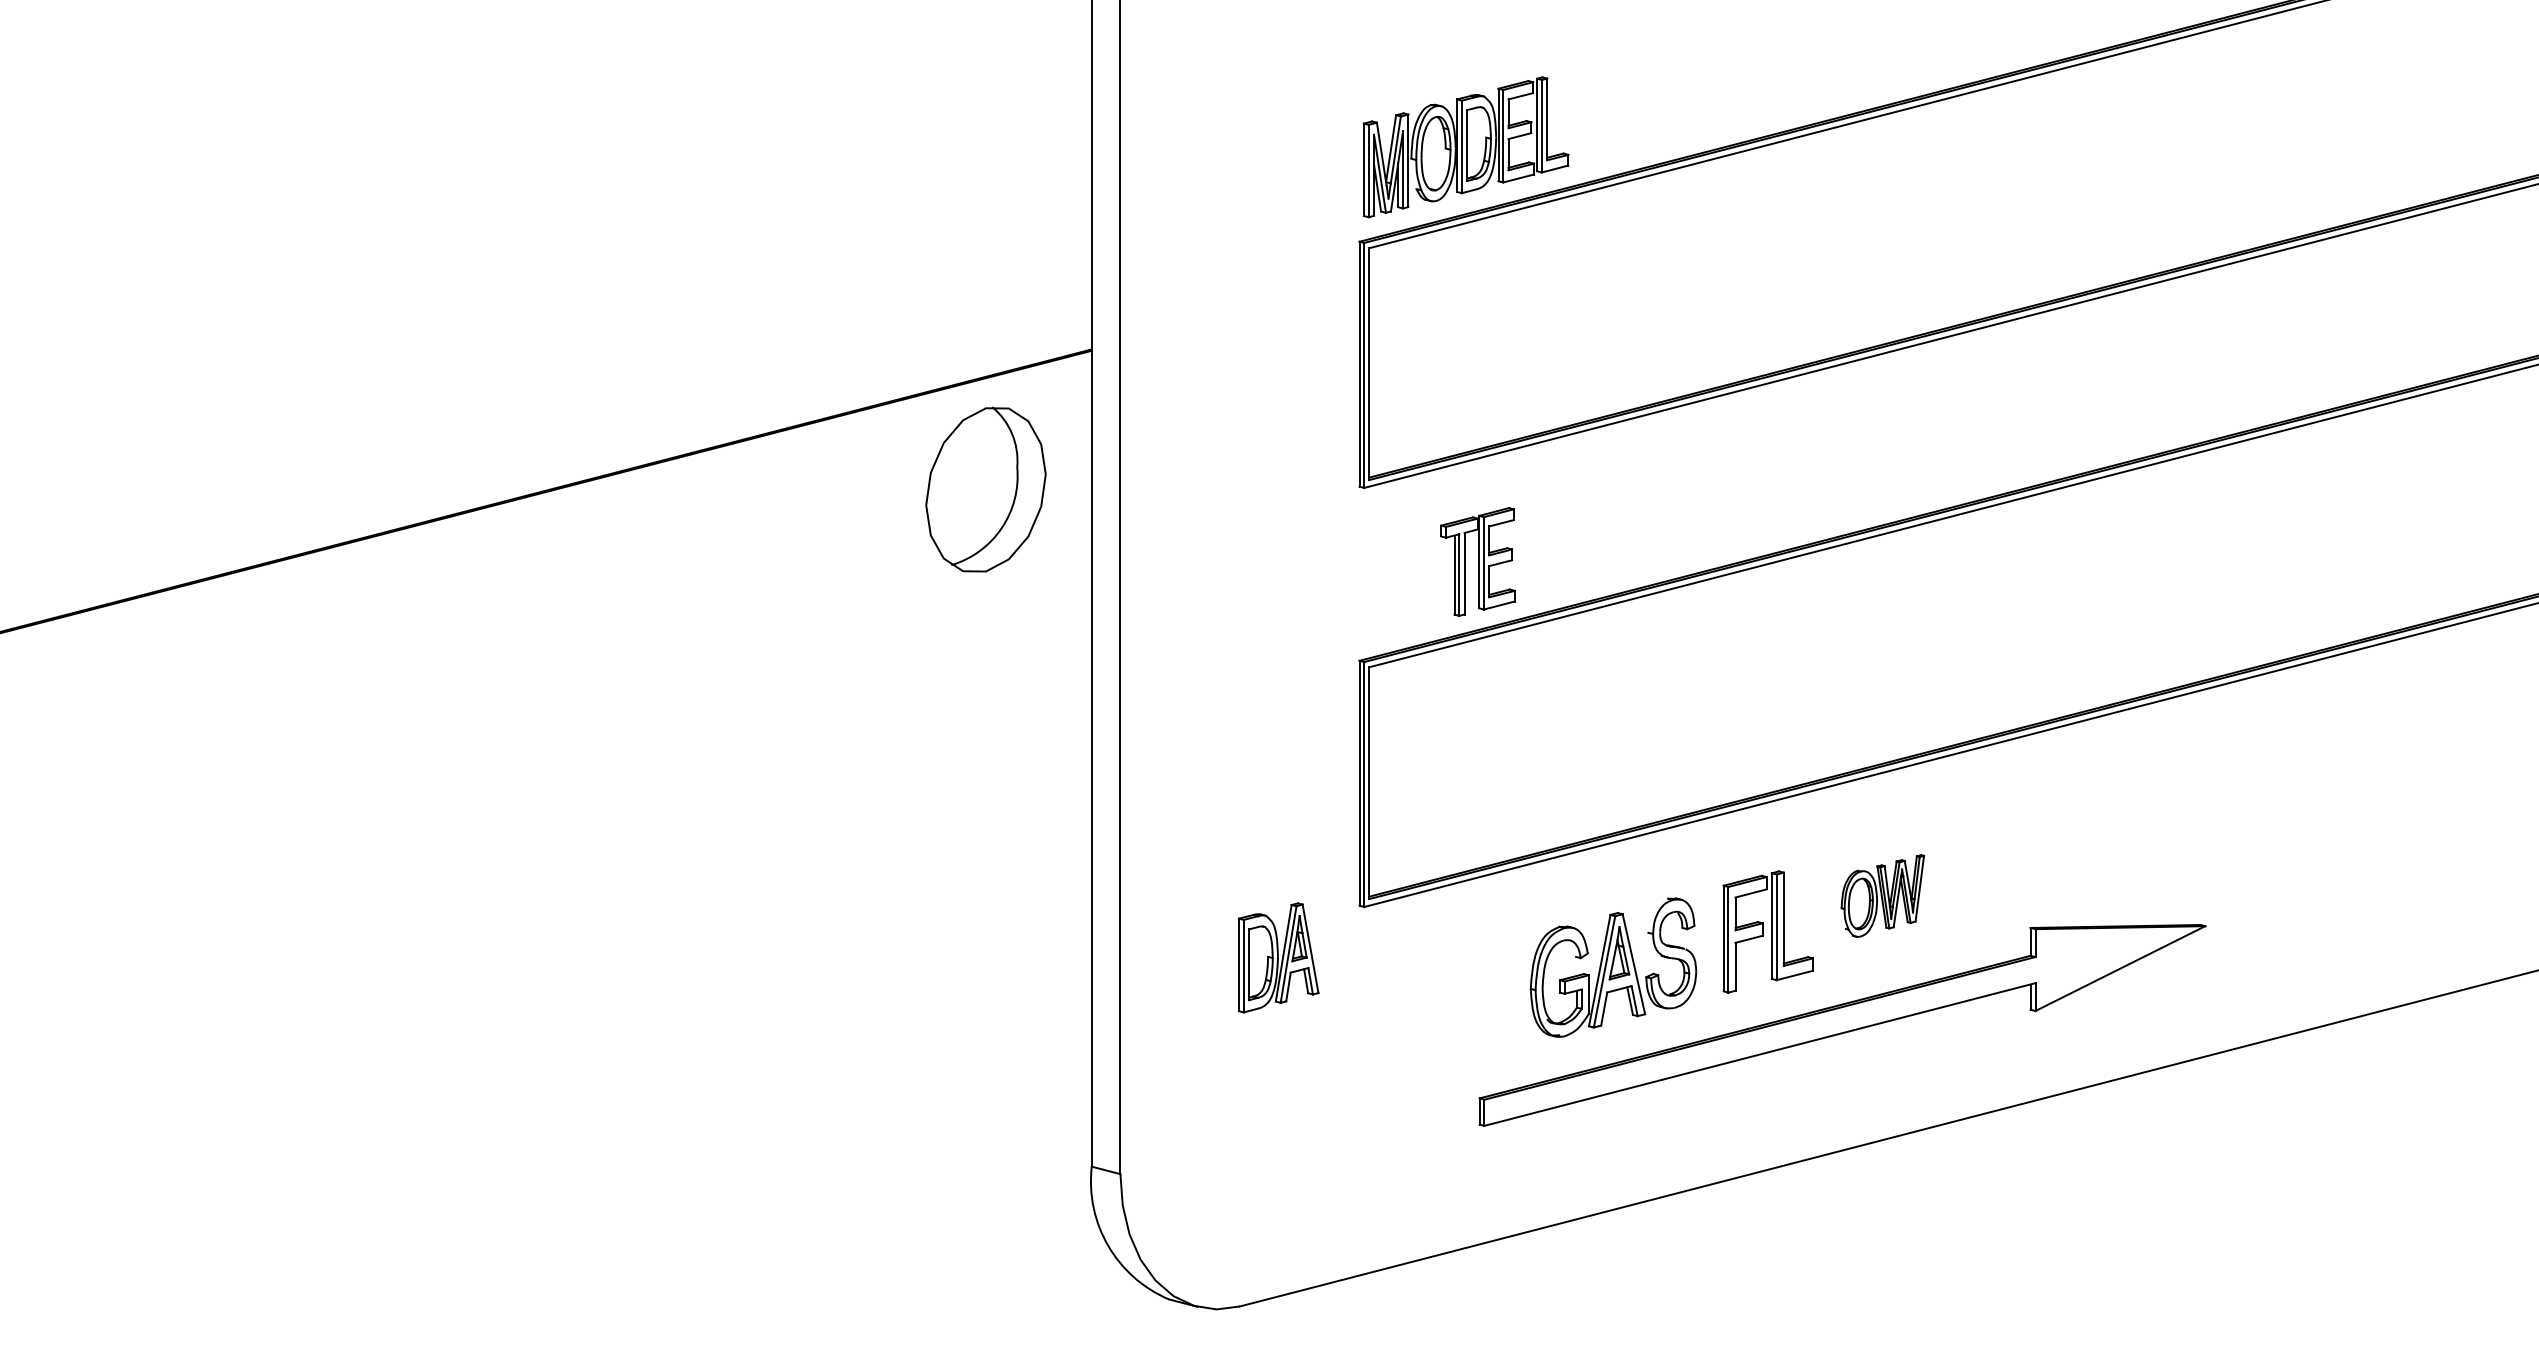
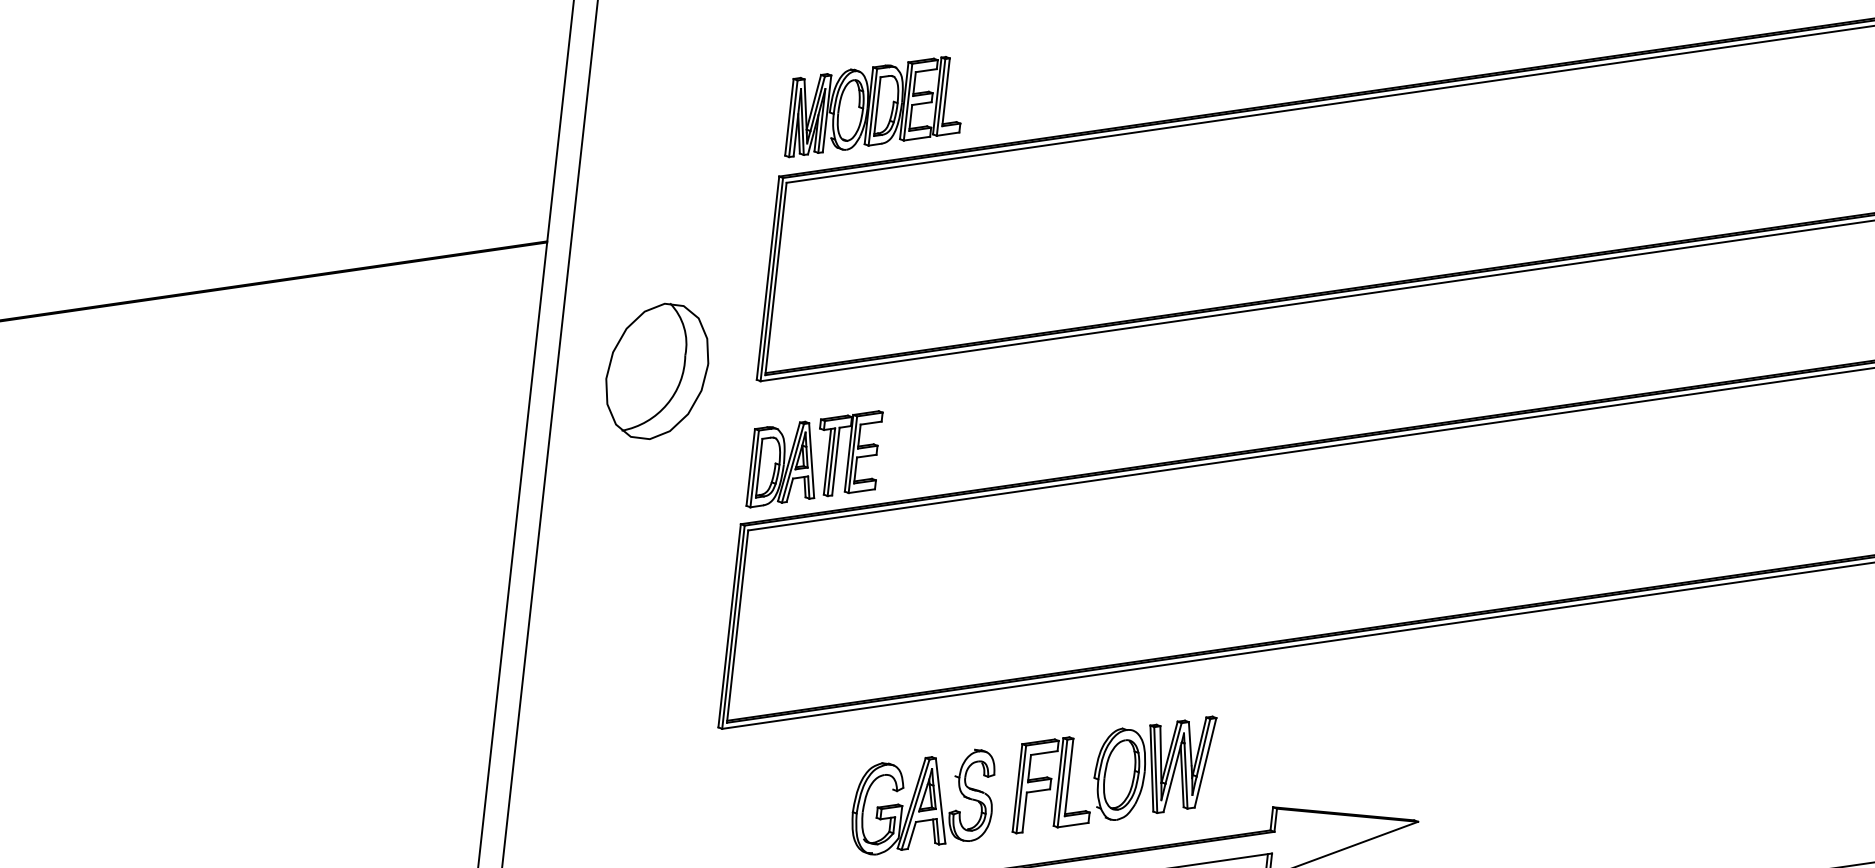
part: (985, 489) -> (656, 371), moved
part: (1882, 895) -> (1153, 766), size x1.67
part: (1278, 957) -> (784, 464), moved

